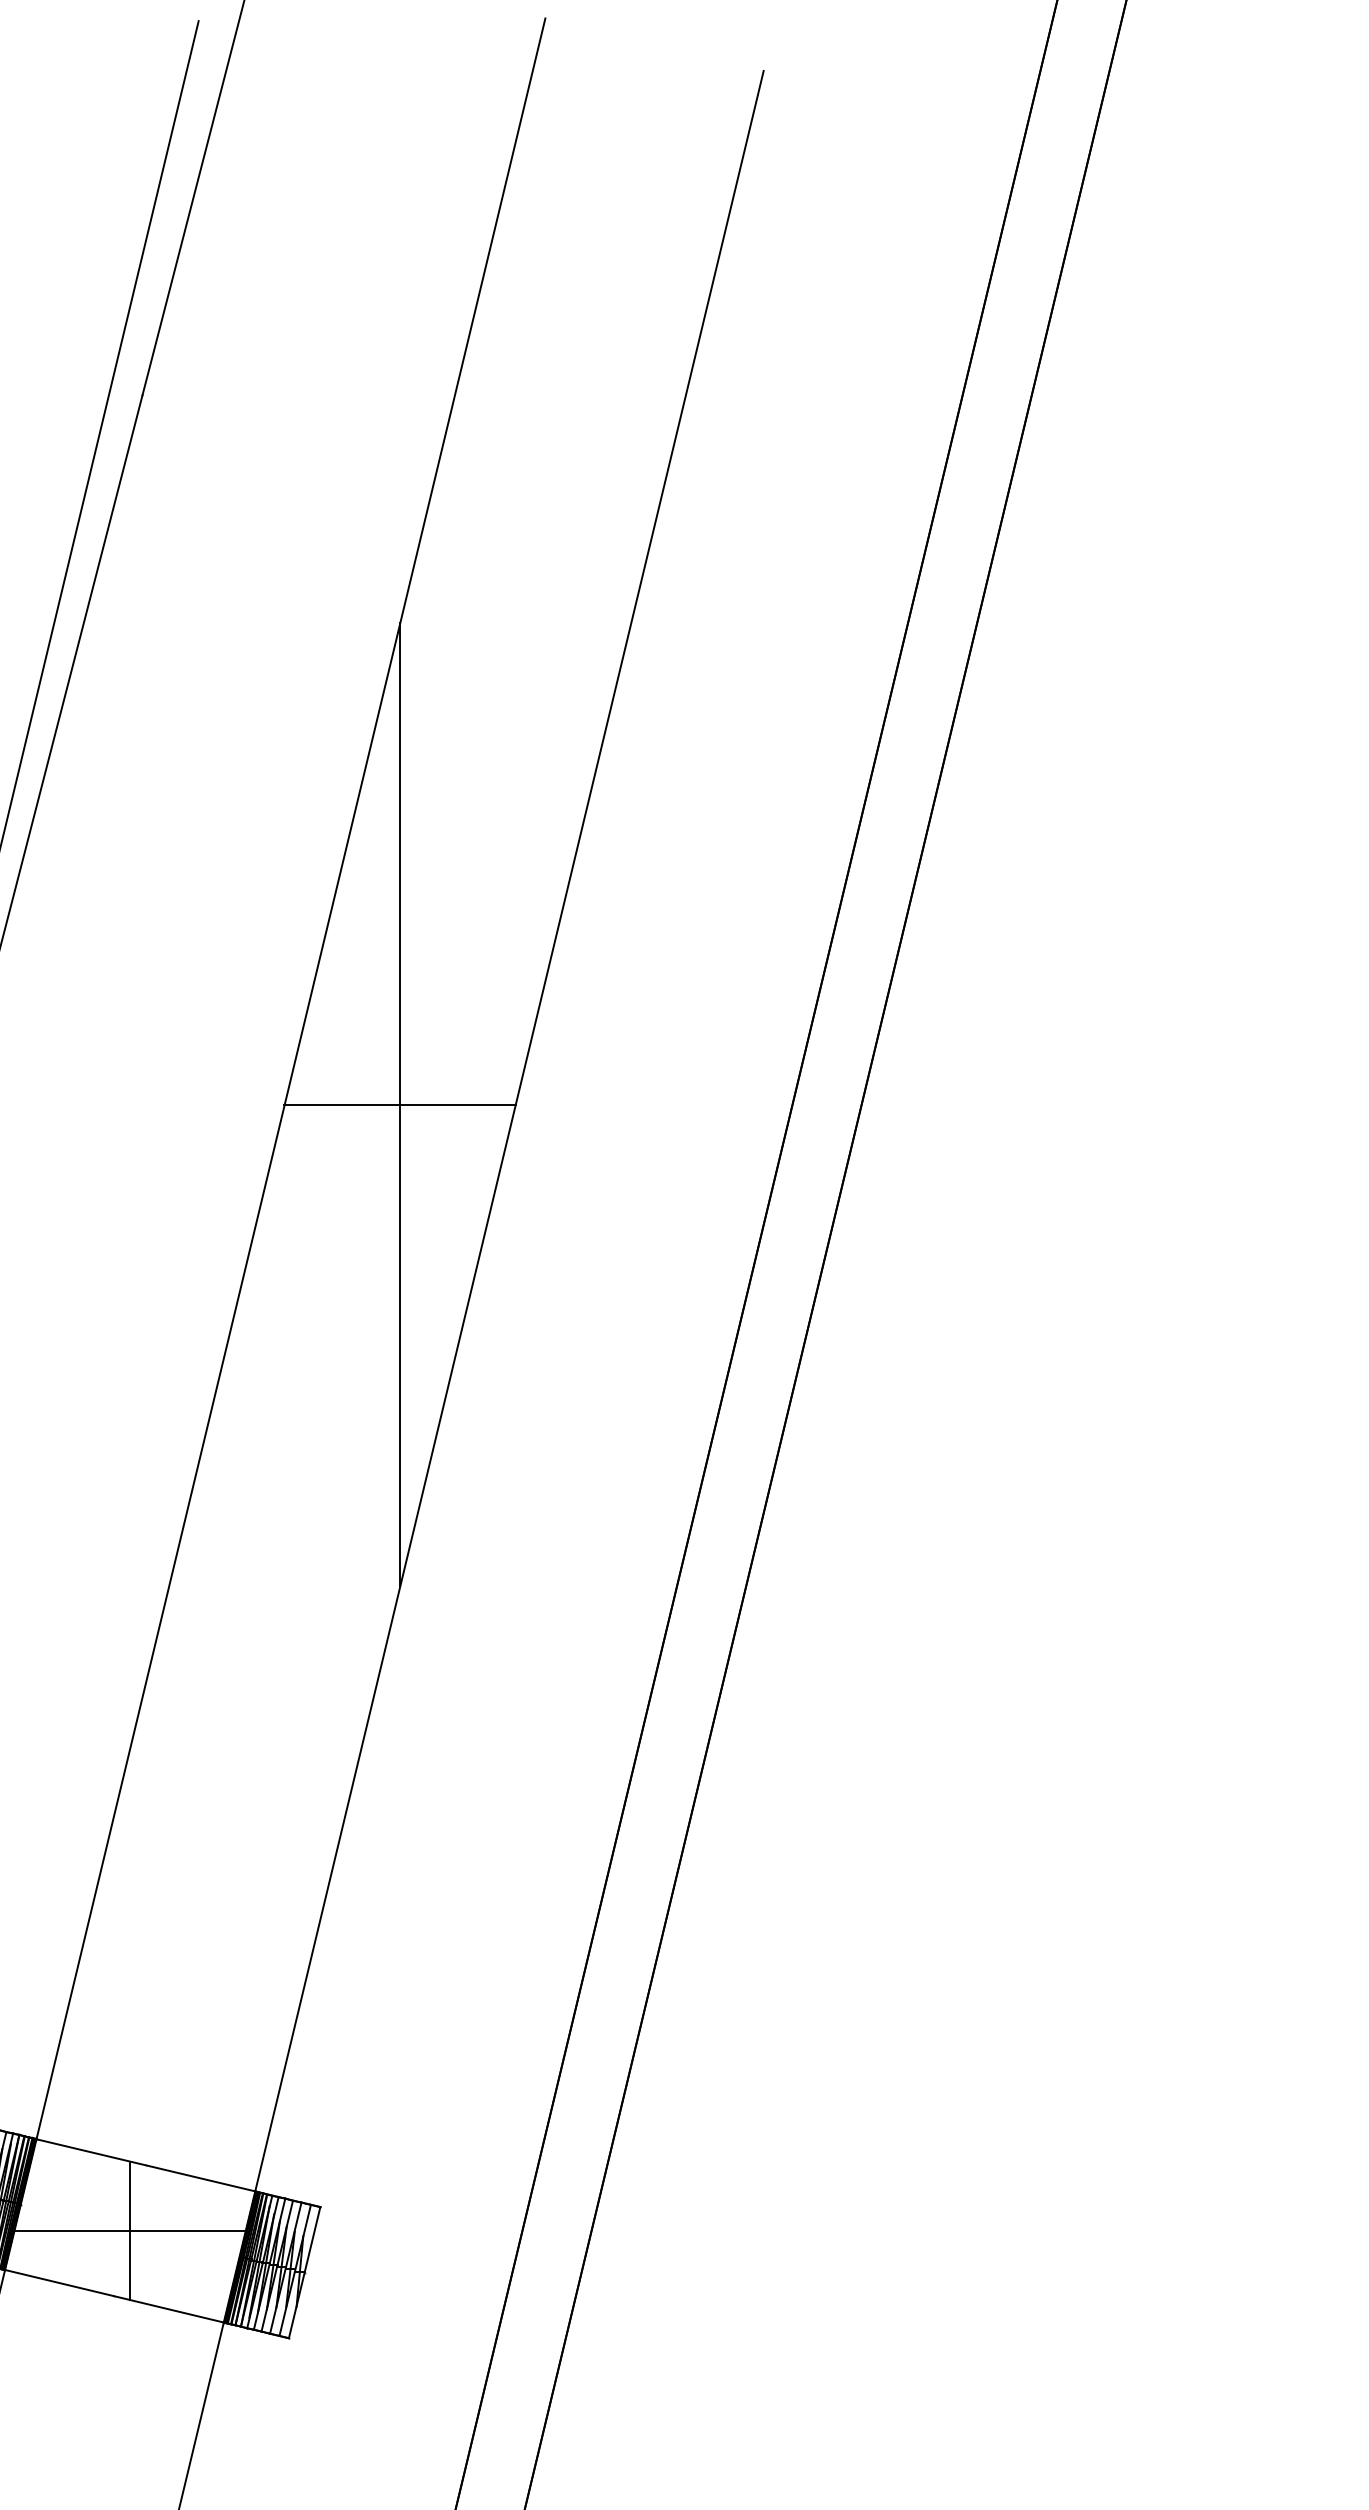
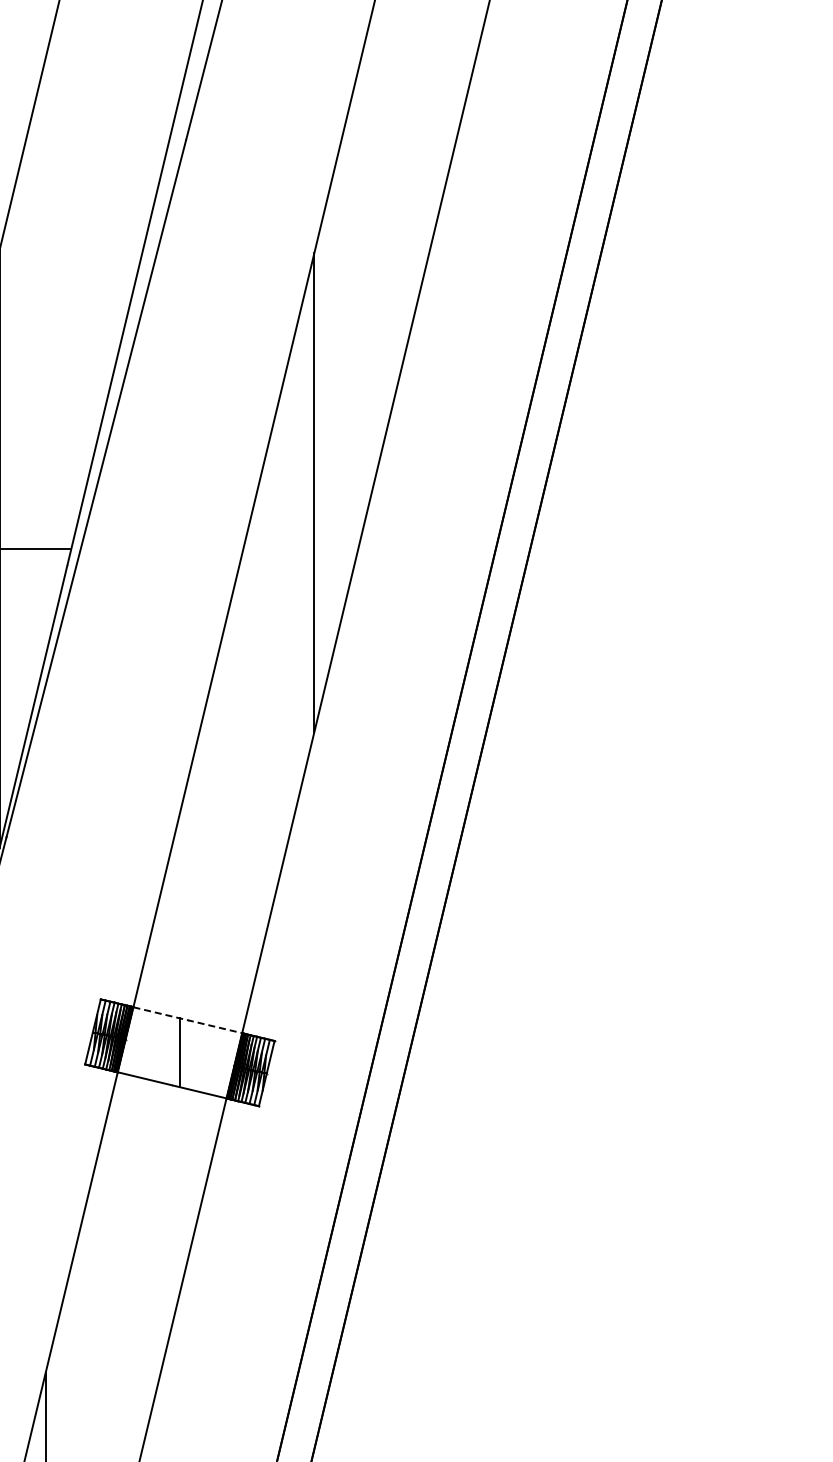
line: (398, 1104) -> (313, 492), removed
line: (145, 2165) -> (187, 1020), solid -> dashed
line: (129, 2230) -> (179, 1052), removed

